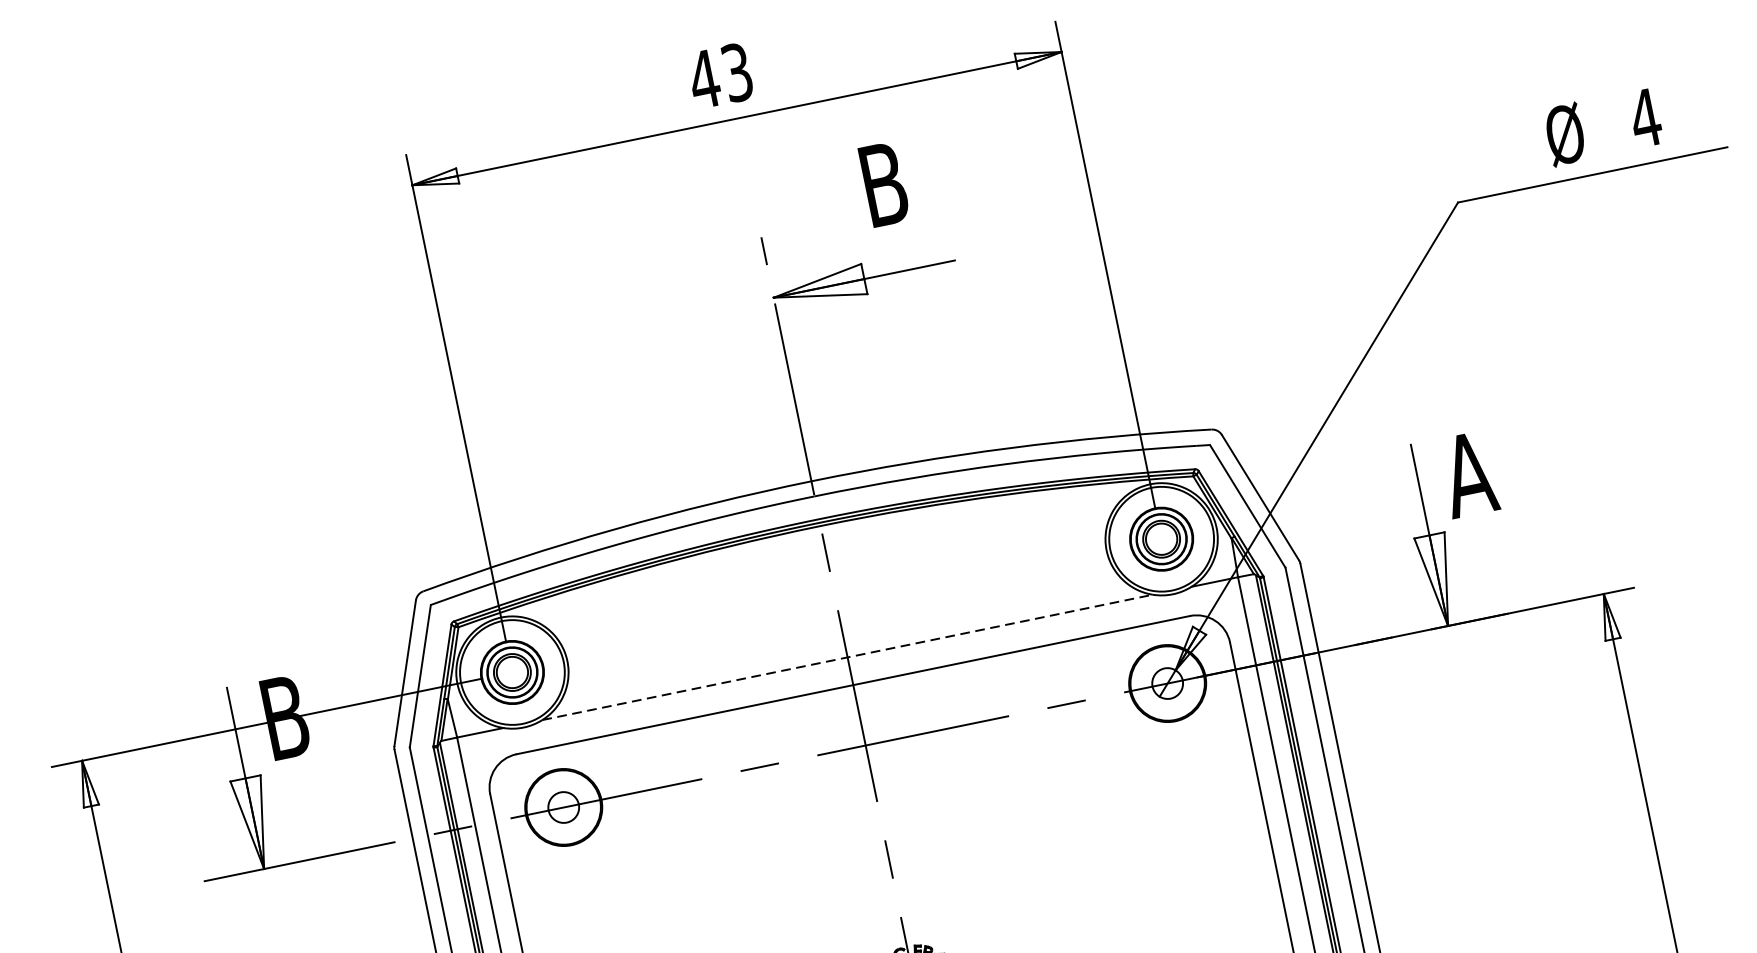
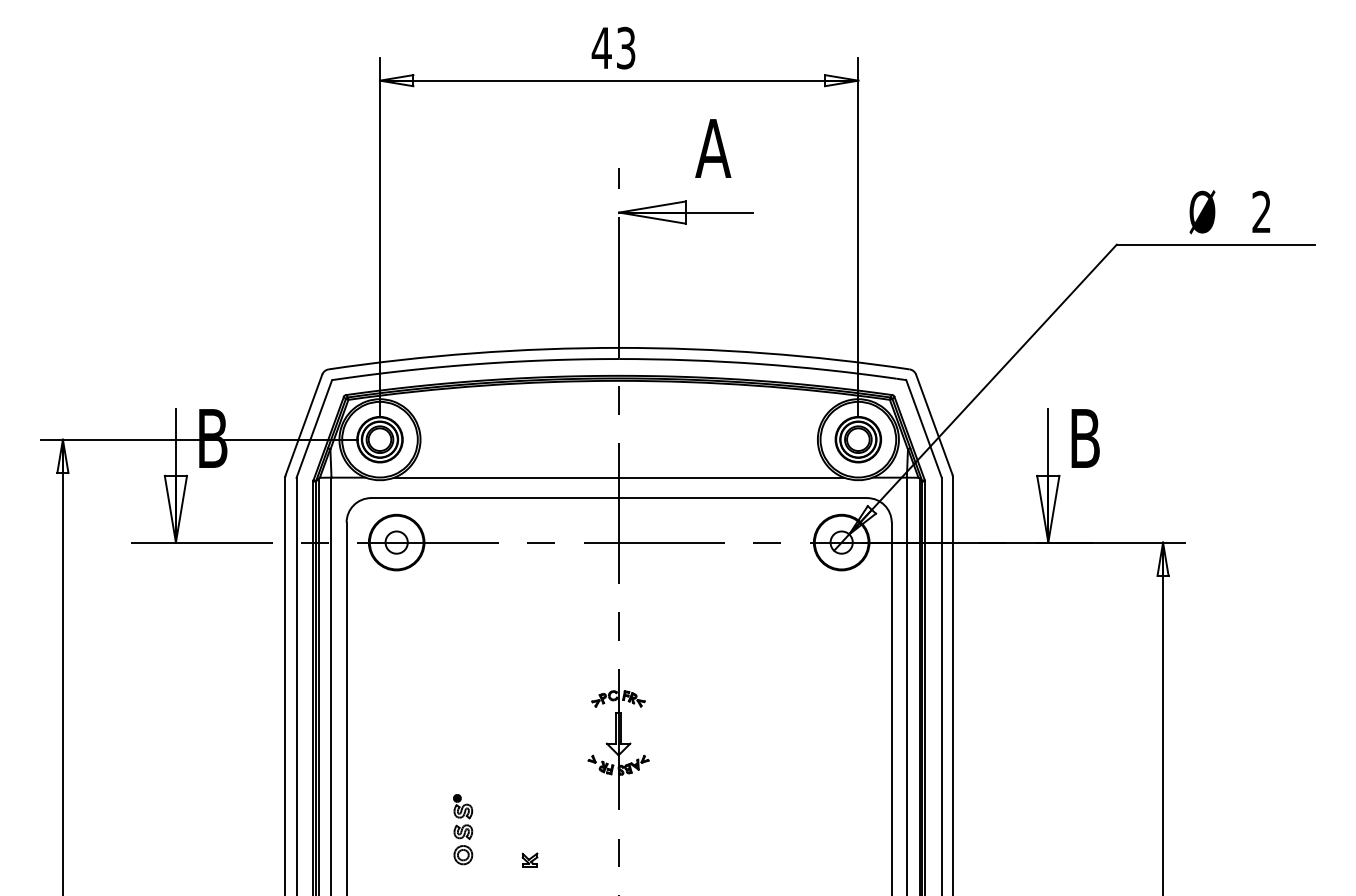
text: (1645, 117) -> (1261, 211), 4 -> 2
text: (883, 184) -> (713, 148), B -> A
text: (1468, 474) -> (1084, 438), A -> B
line: (847, 657) -> (619, 477), dashed -> solid

